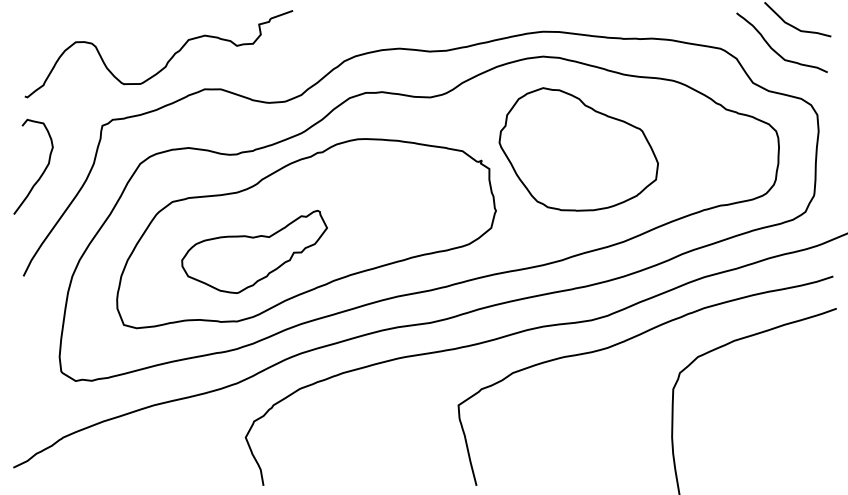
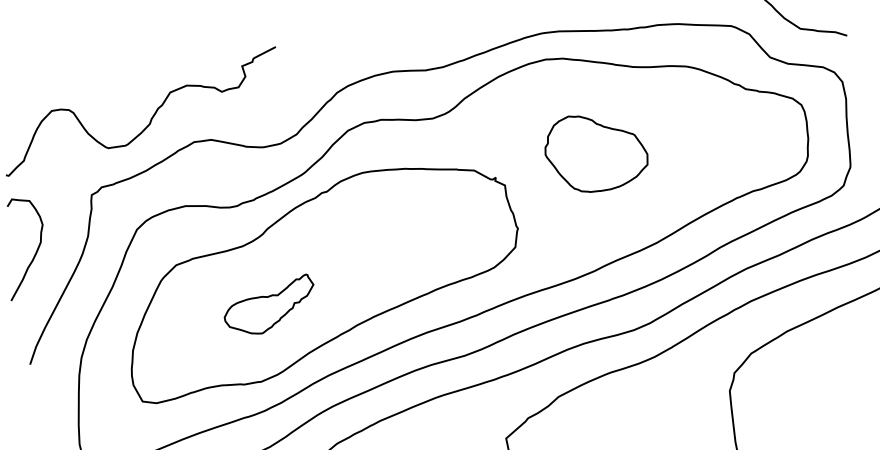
part: (578, 149) -> (595, 152), size x0.6
part: (254, 251) -> (269, 305), size x0.6

